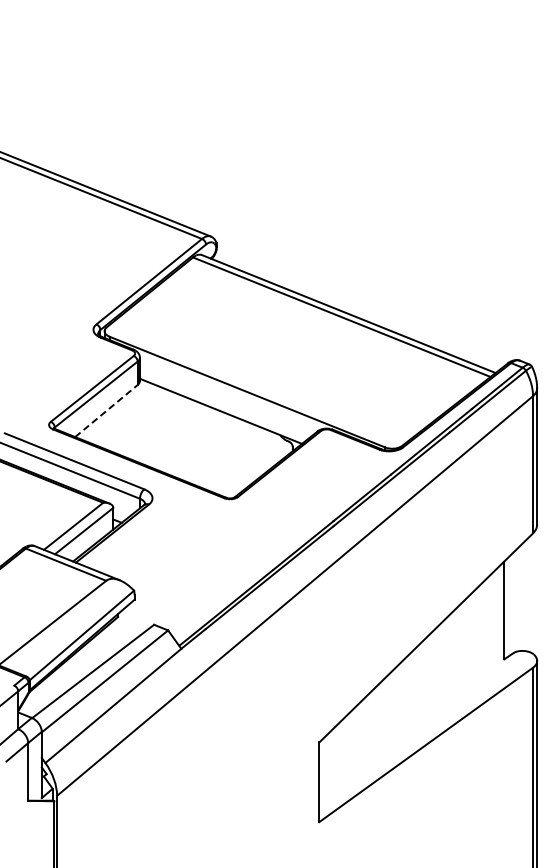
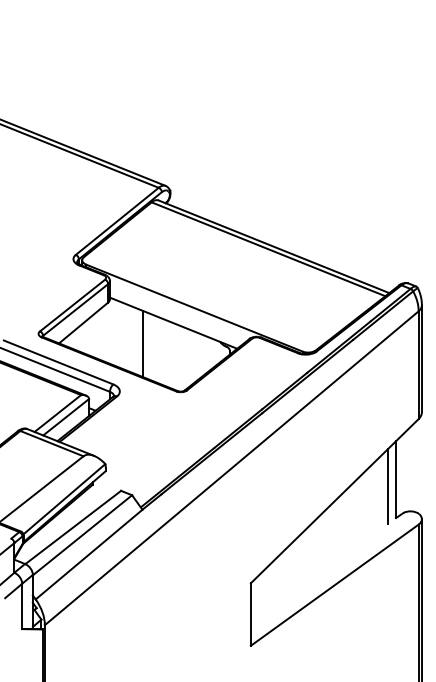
line: (106, 411) -> (83, 323), dashed -> solid
line: (182, 437) -> (143, 343), added
line: (493, 618) -> (387, 485), added

